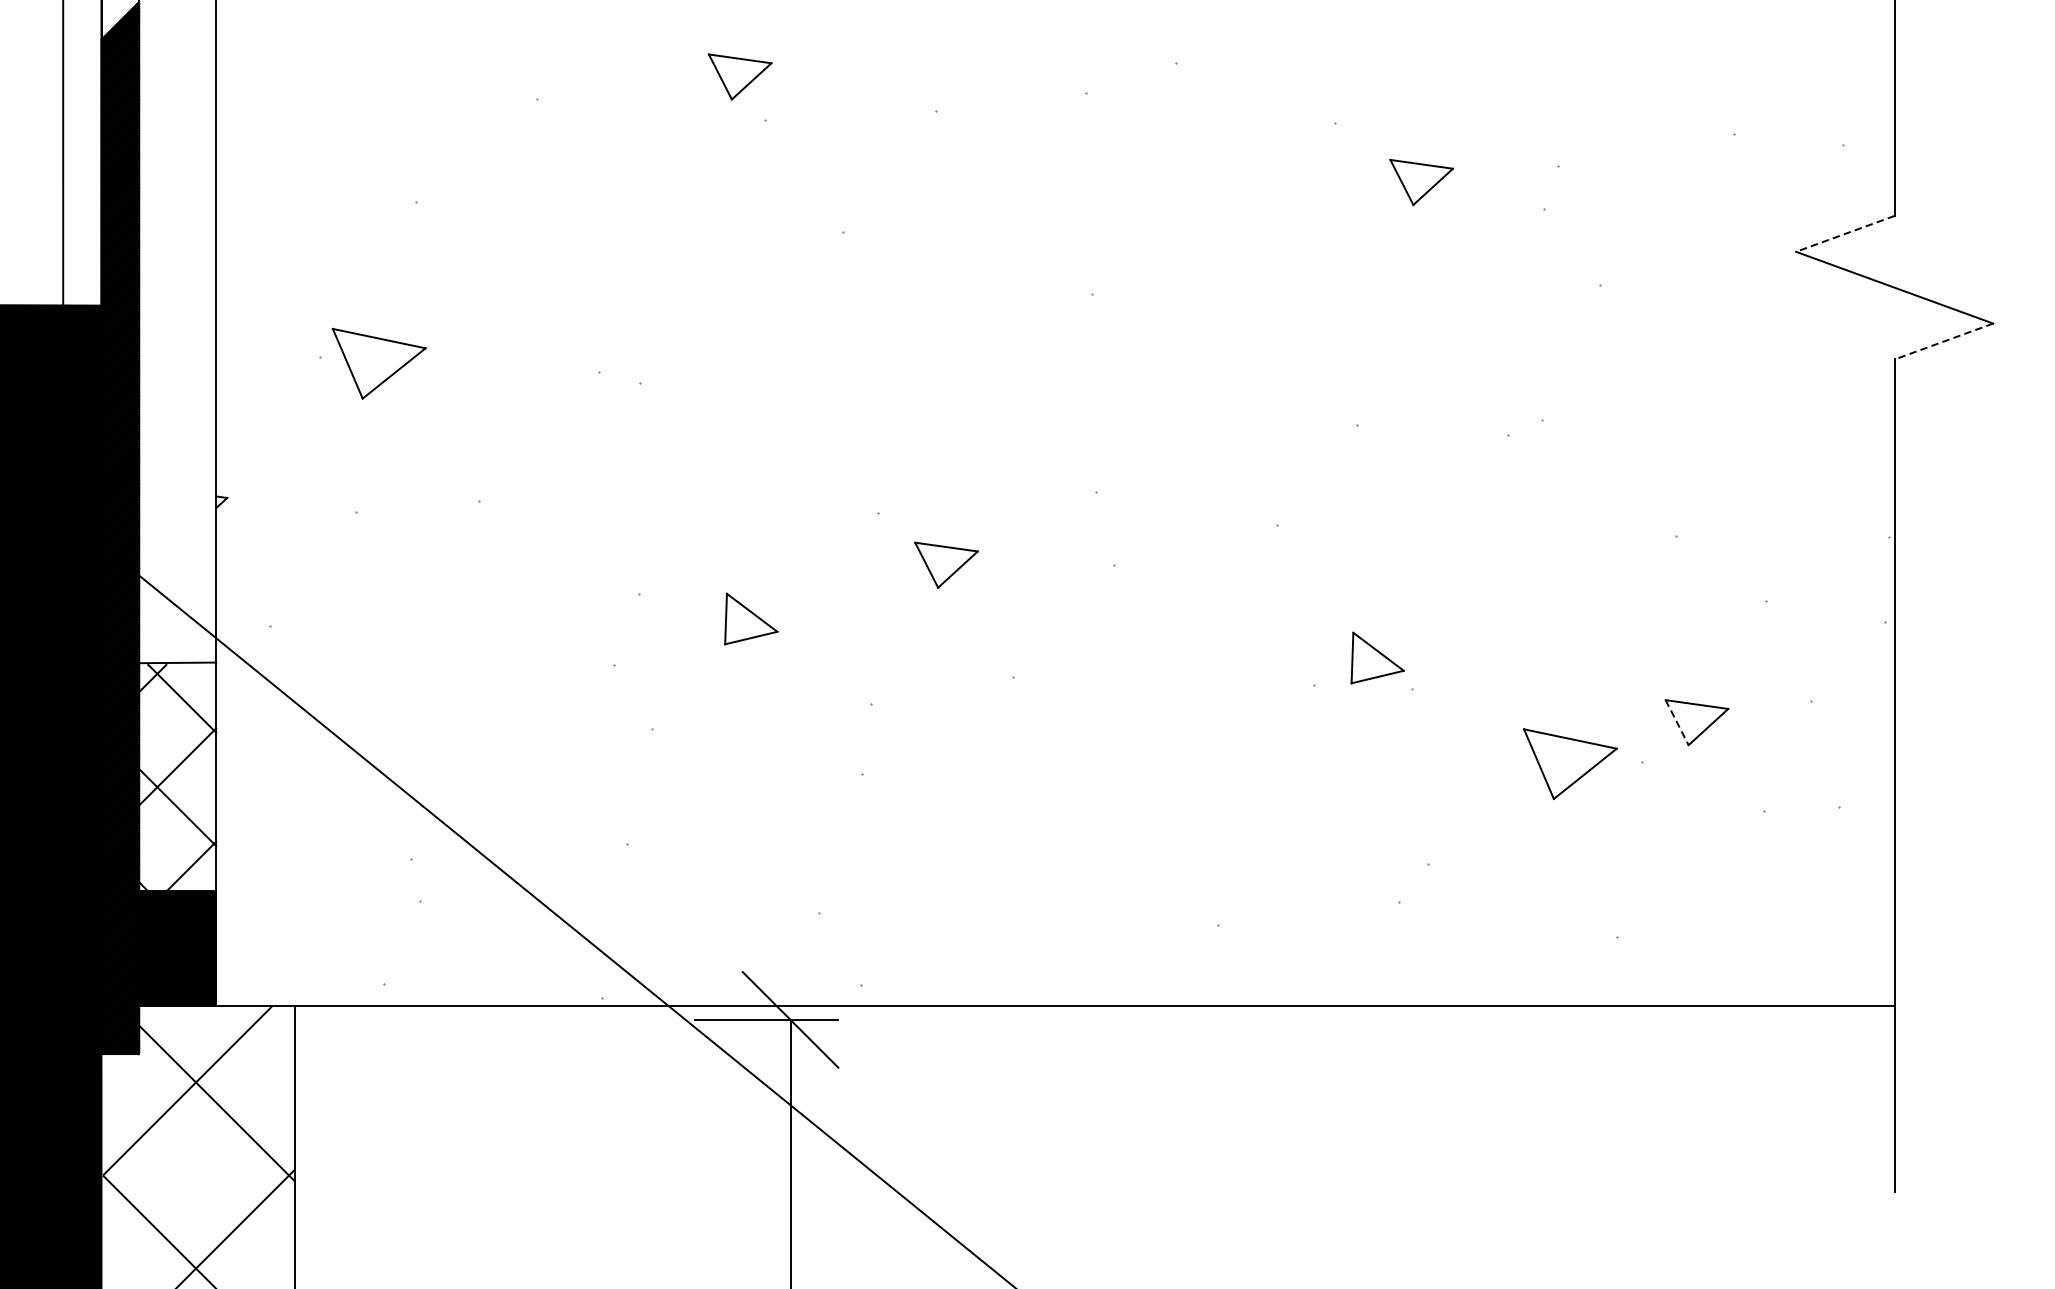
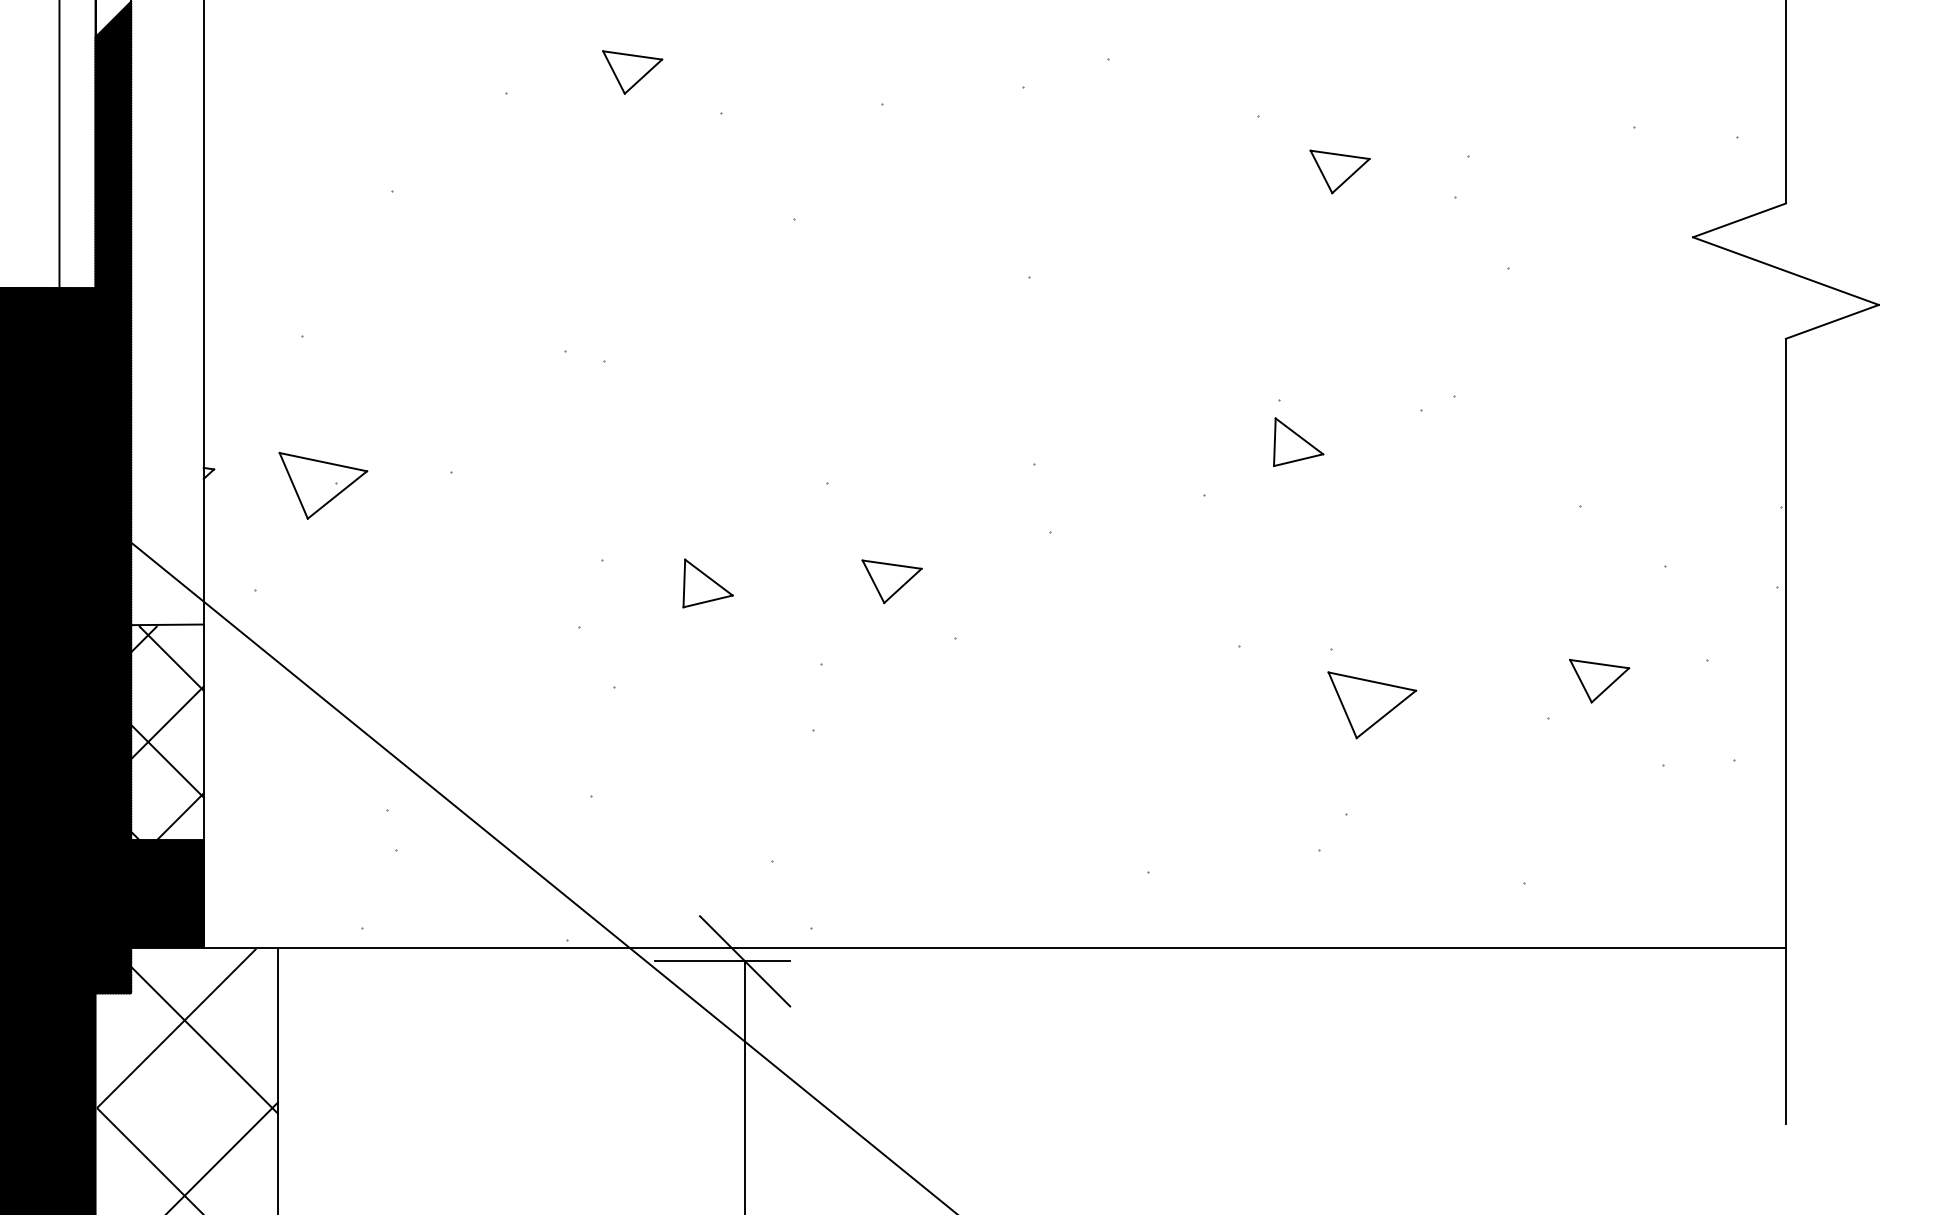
part: (740, 76) -> (632, 72), moved
line: (1845, 233) -> (1739, 220), dashed -> solid
line: (1942, 342) -> (1831, 322), dashed -> solid
part: (379, 363) -> (323, 485), moved
part: (945, 564) -> (891, 581), moved
part: (1377, 657) -> (1298, 441), moved
line: (1676, 722) -> (1580, 681), dashed -> solid
part: (1570, 764) -> (1372, 705), moved

